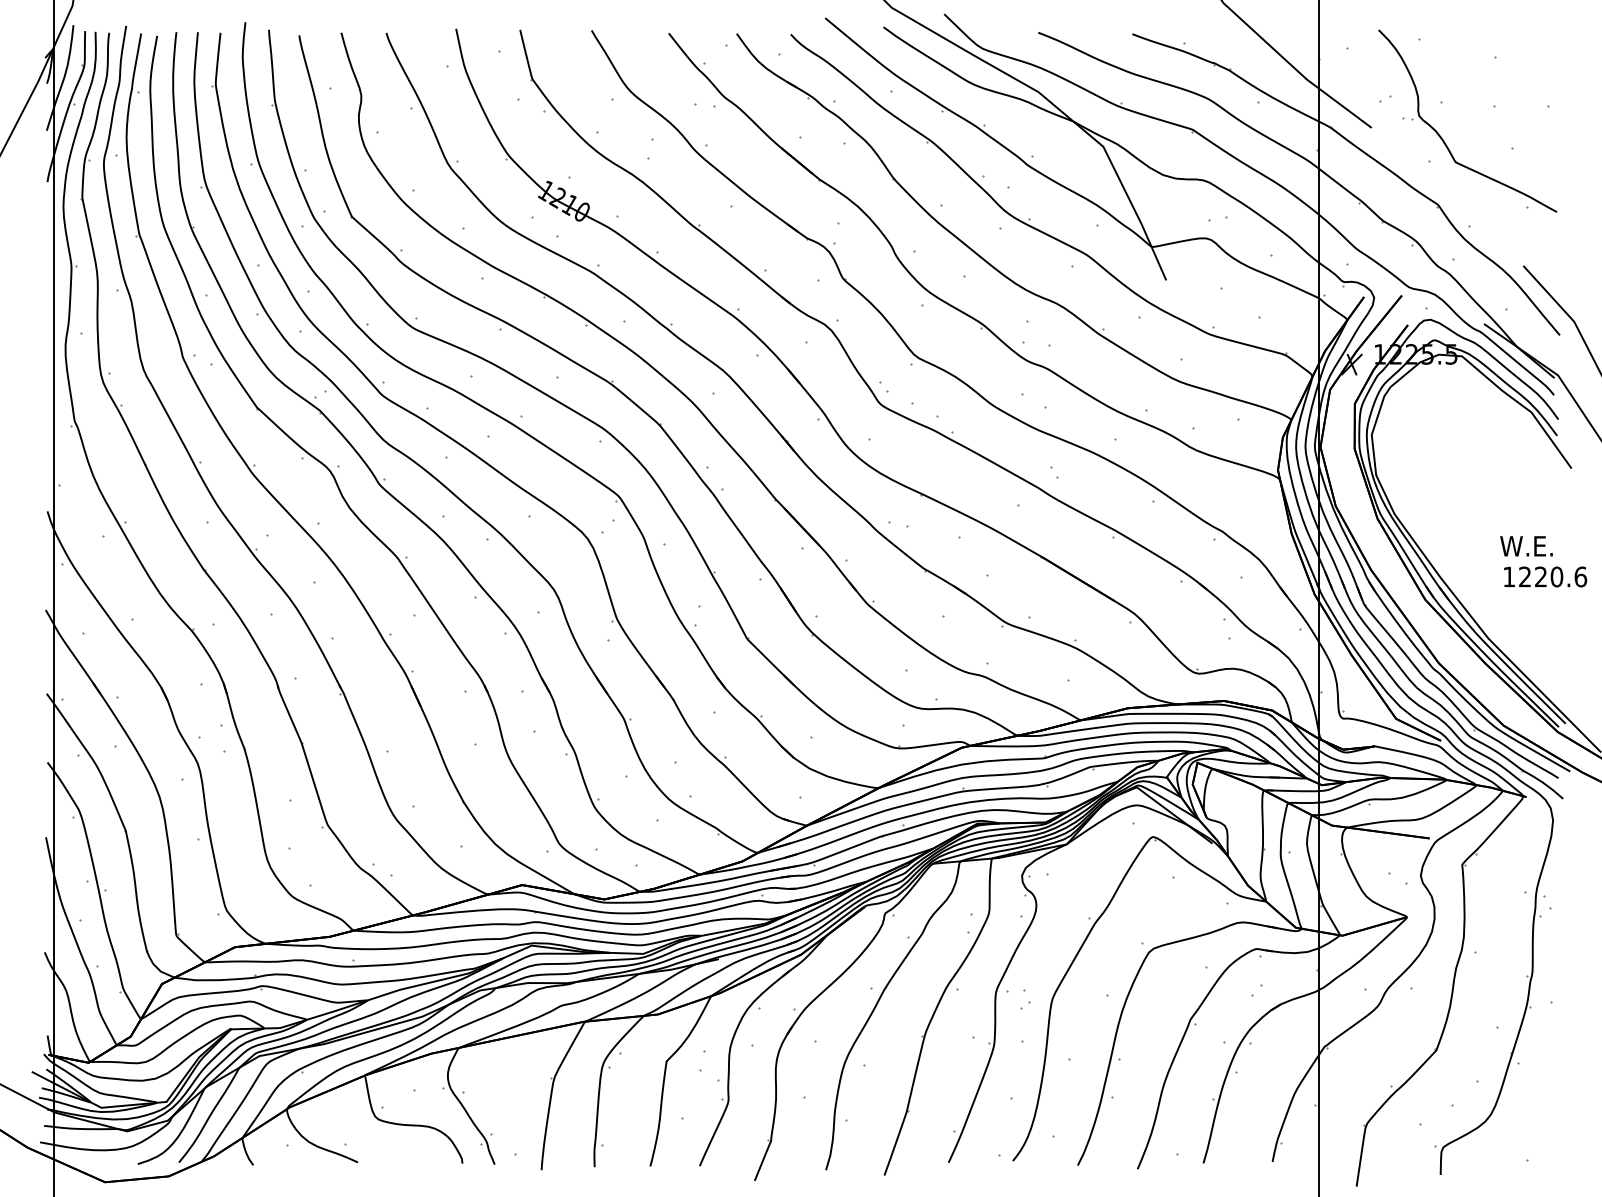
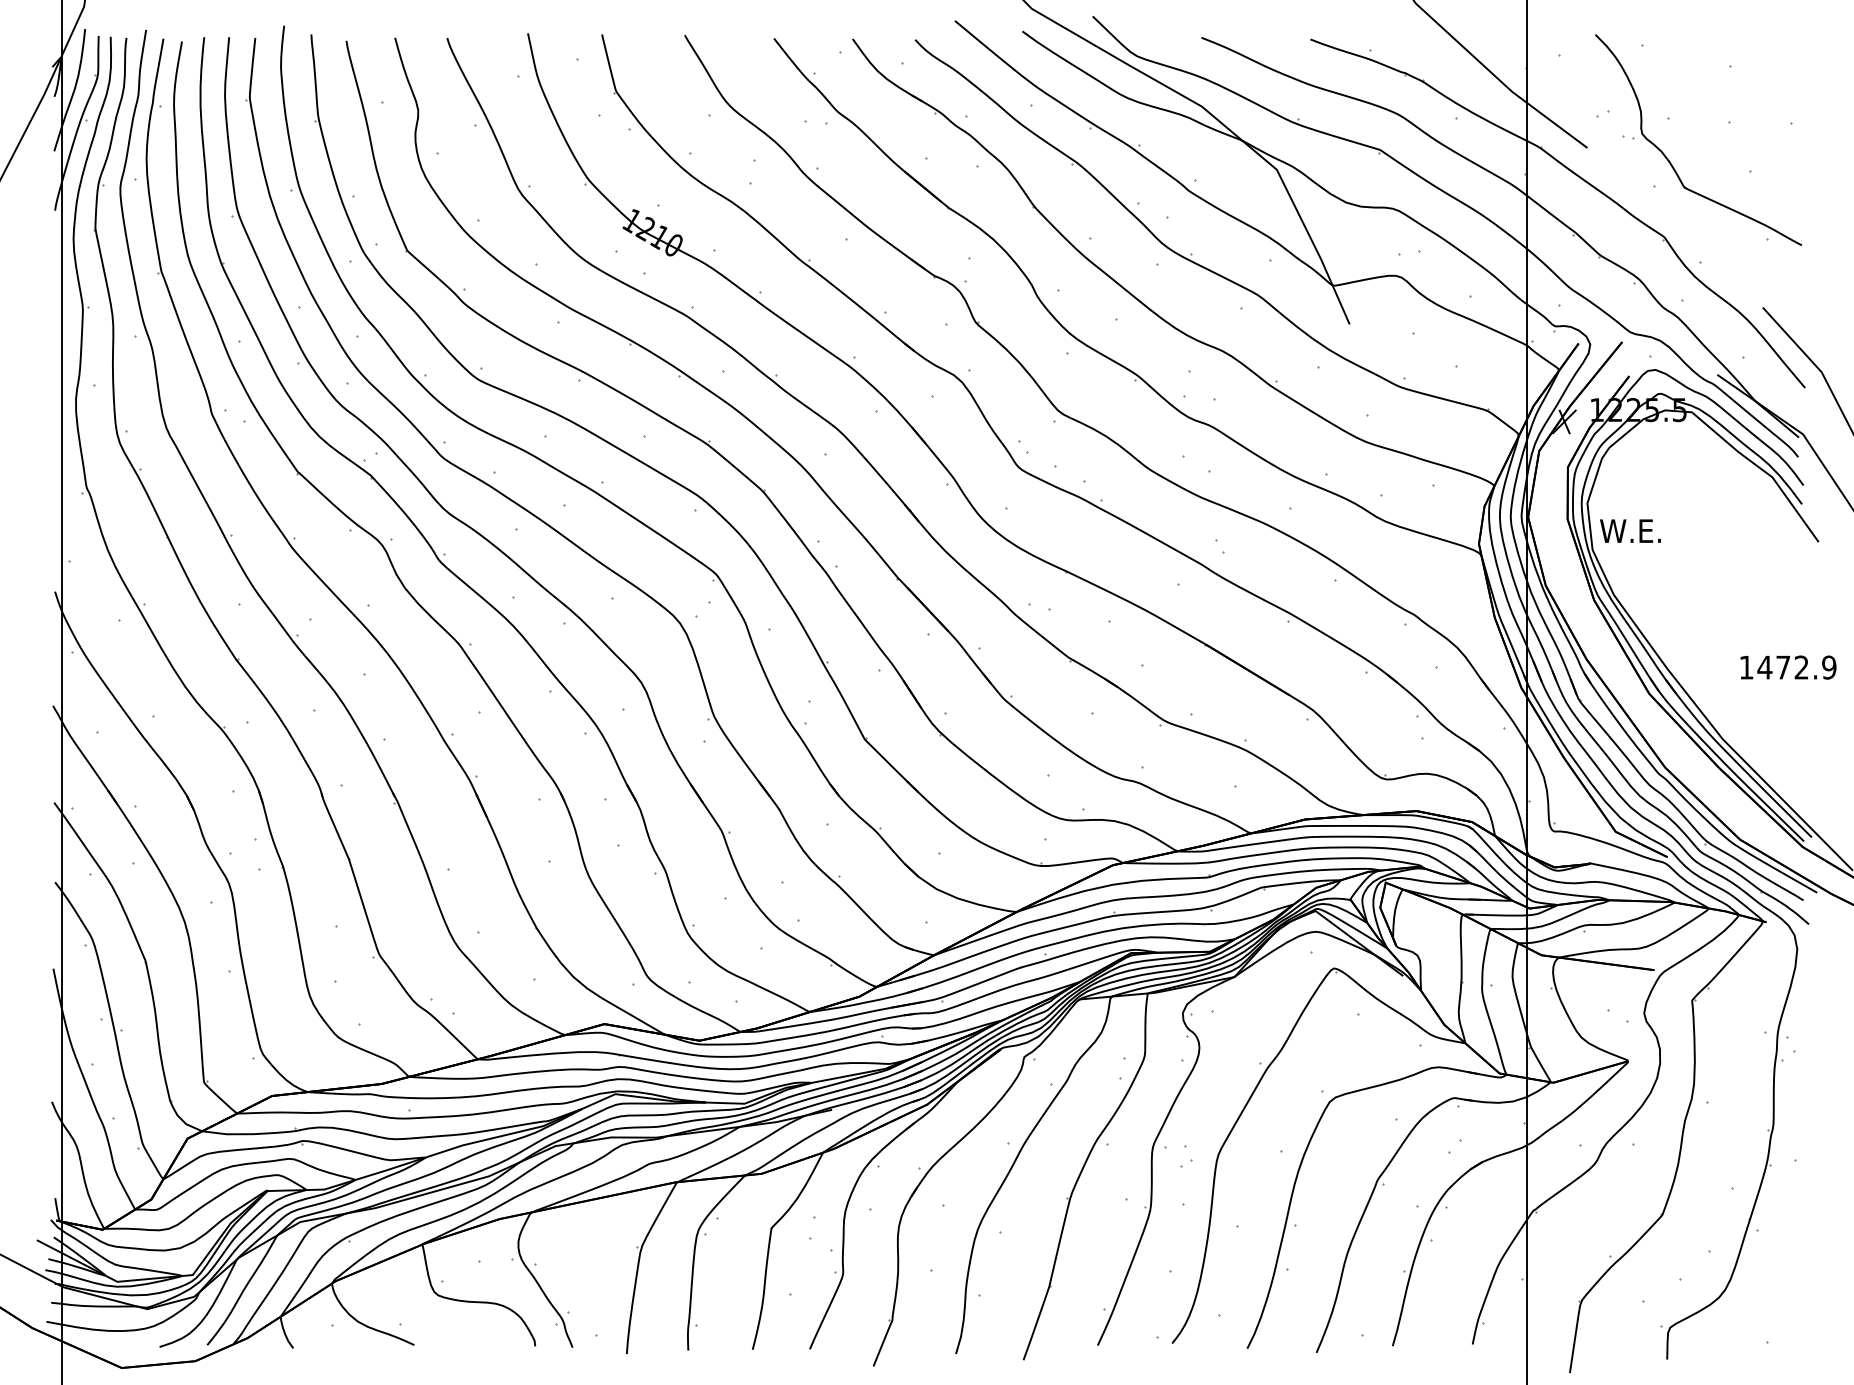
text: (1526, 545) -> (1630, 530), moved
text: (1552, 576) -> (1796, 667), 1220.6 -> 1472.9

